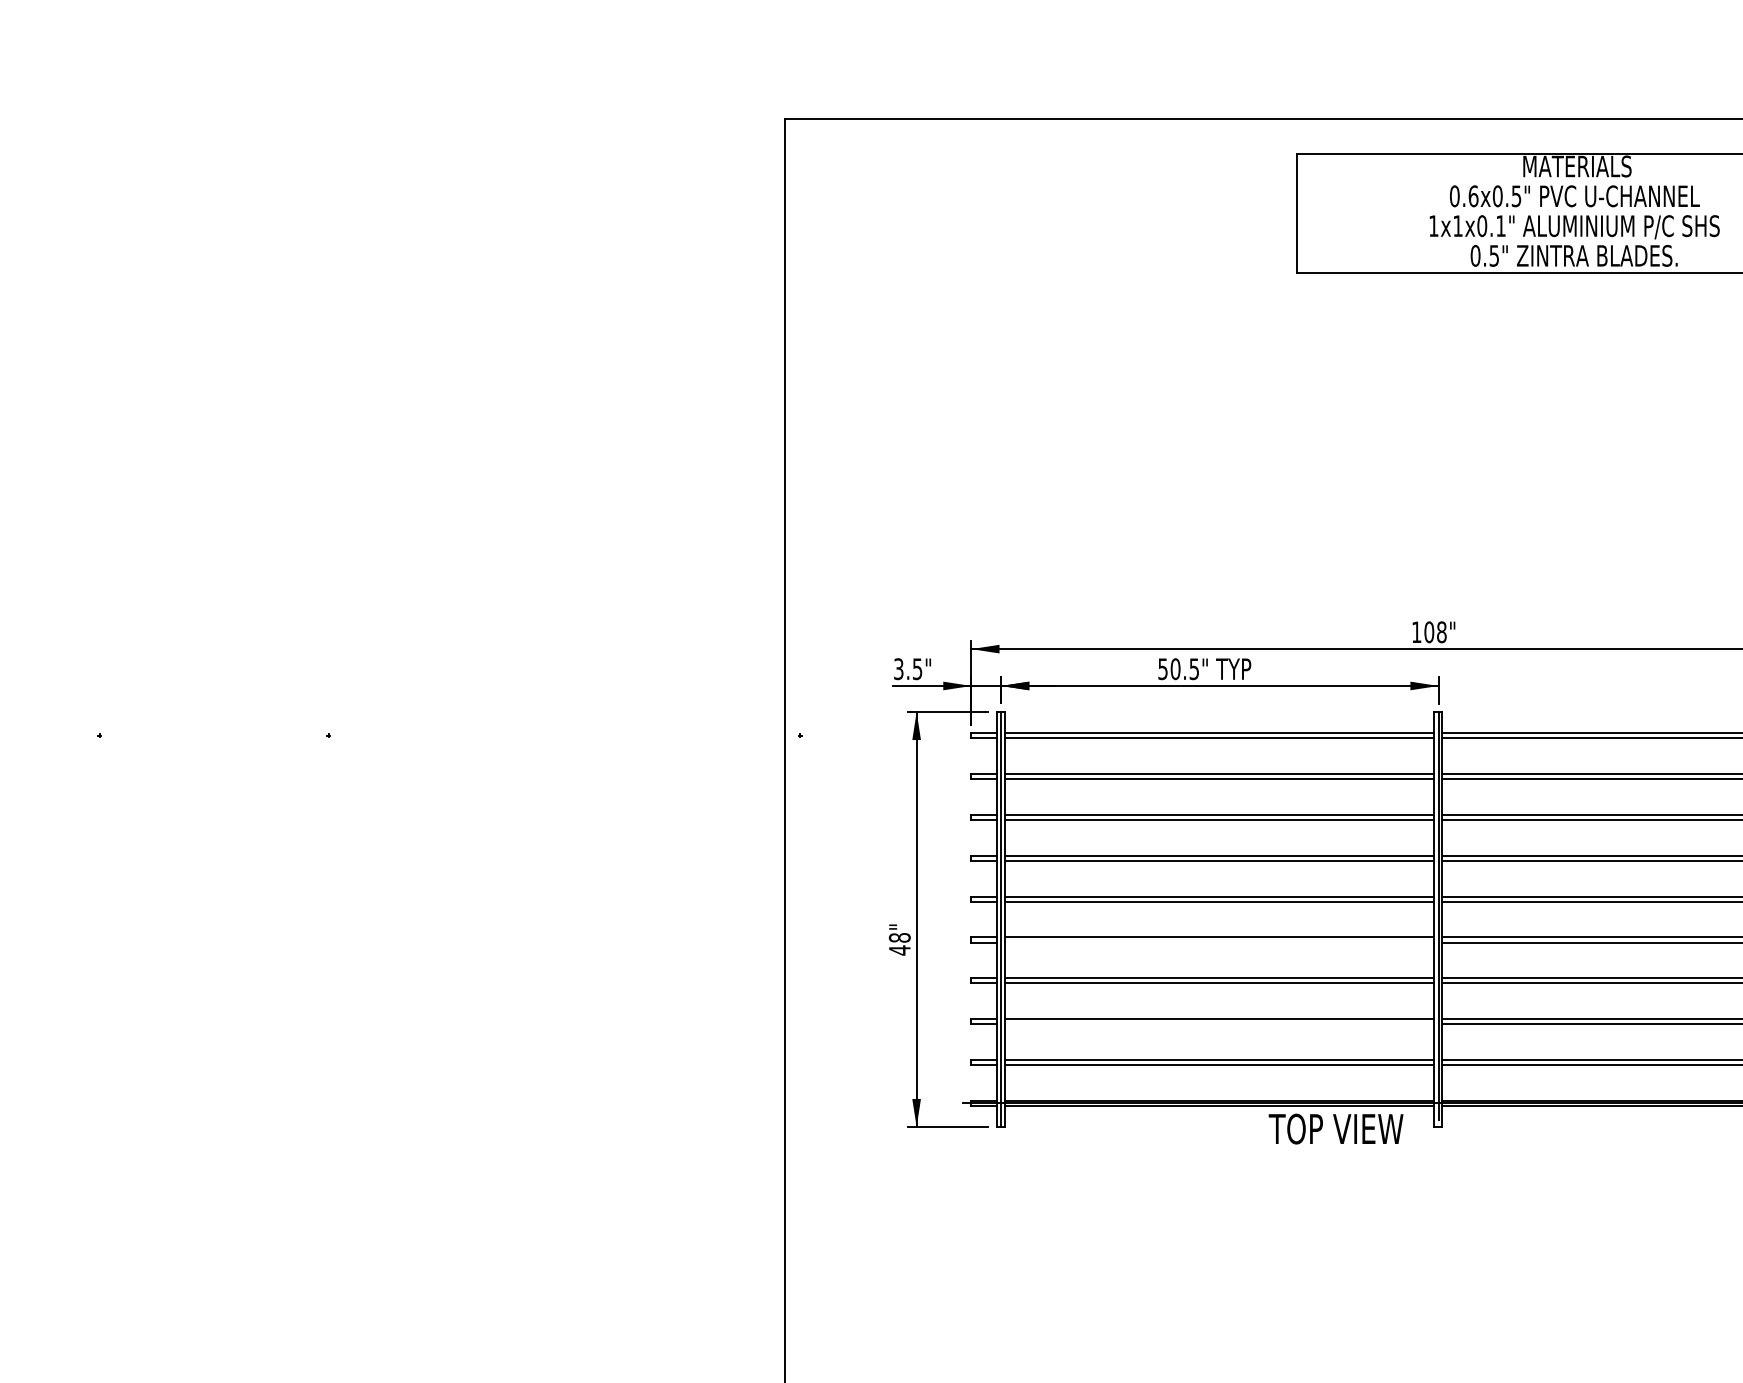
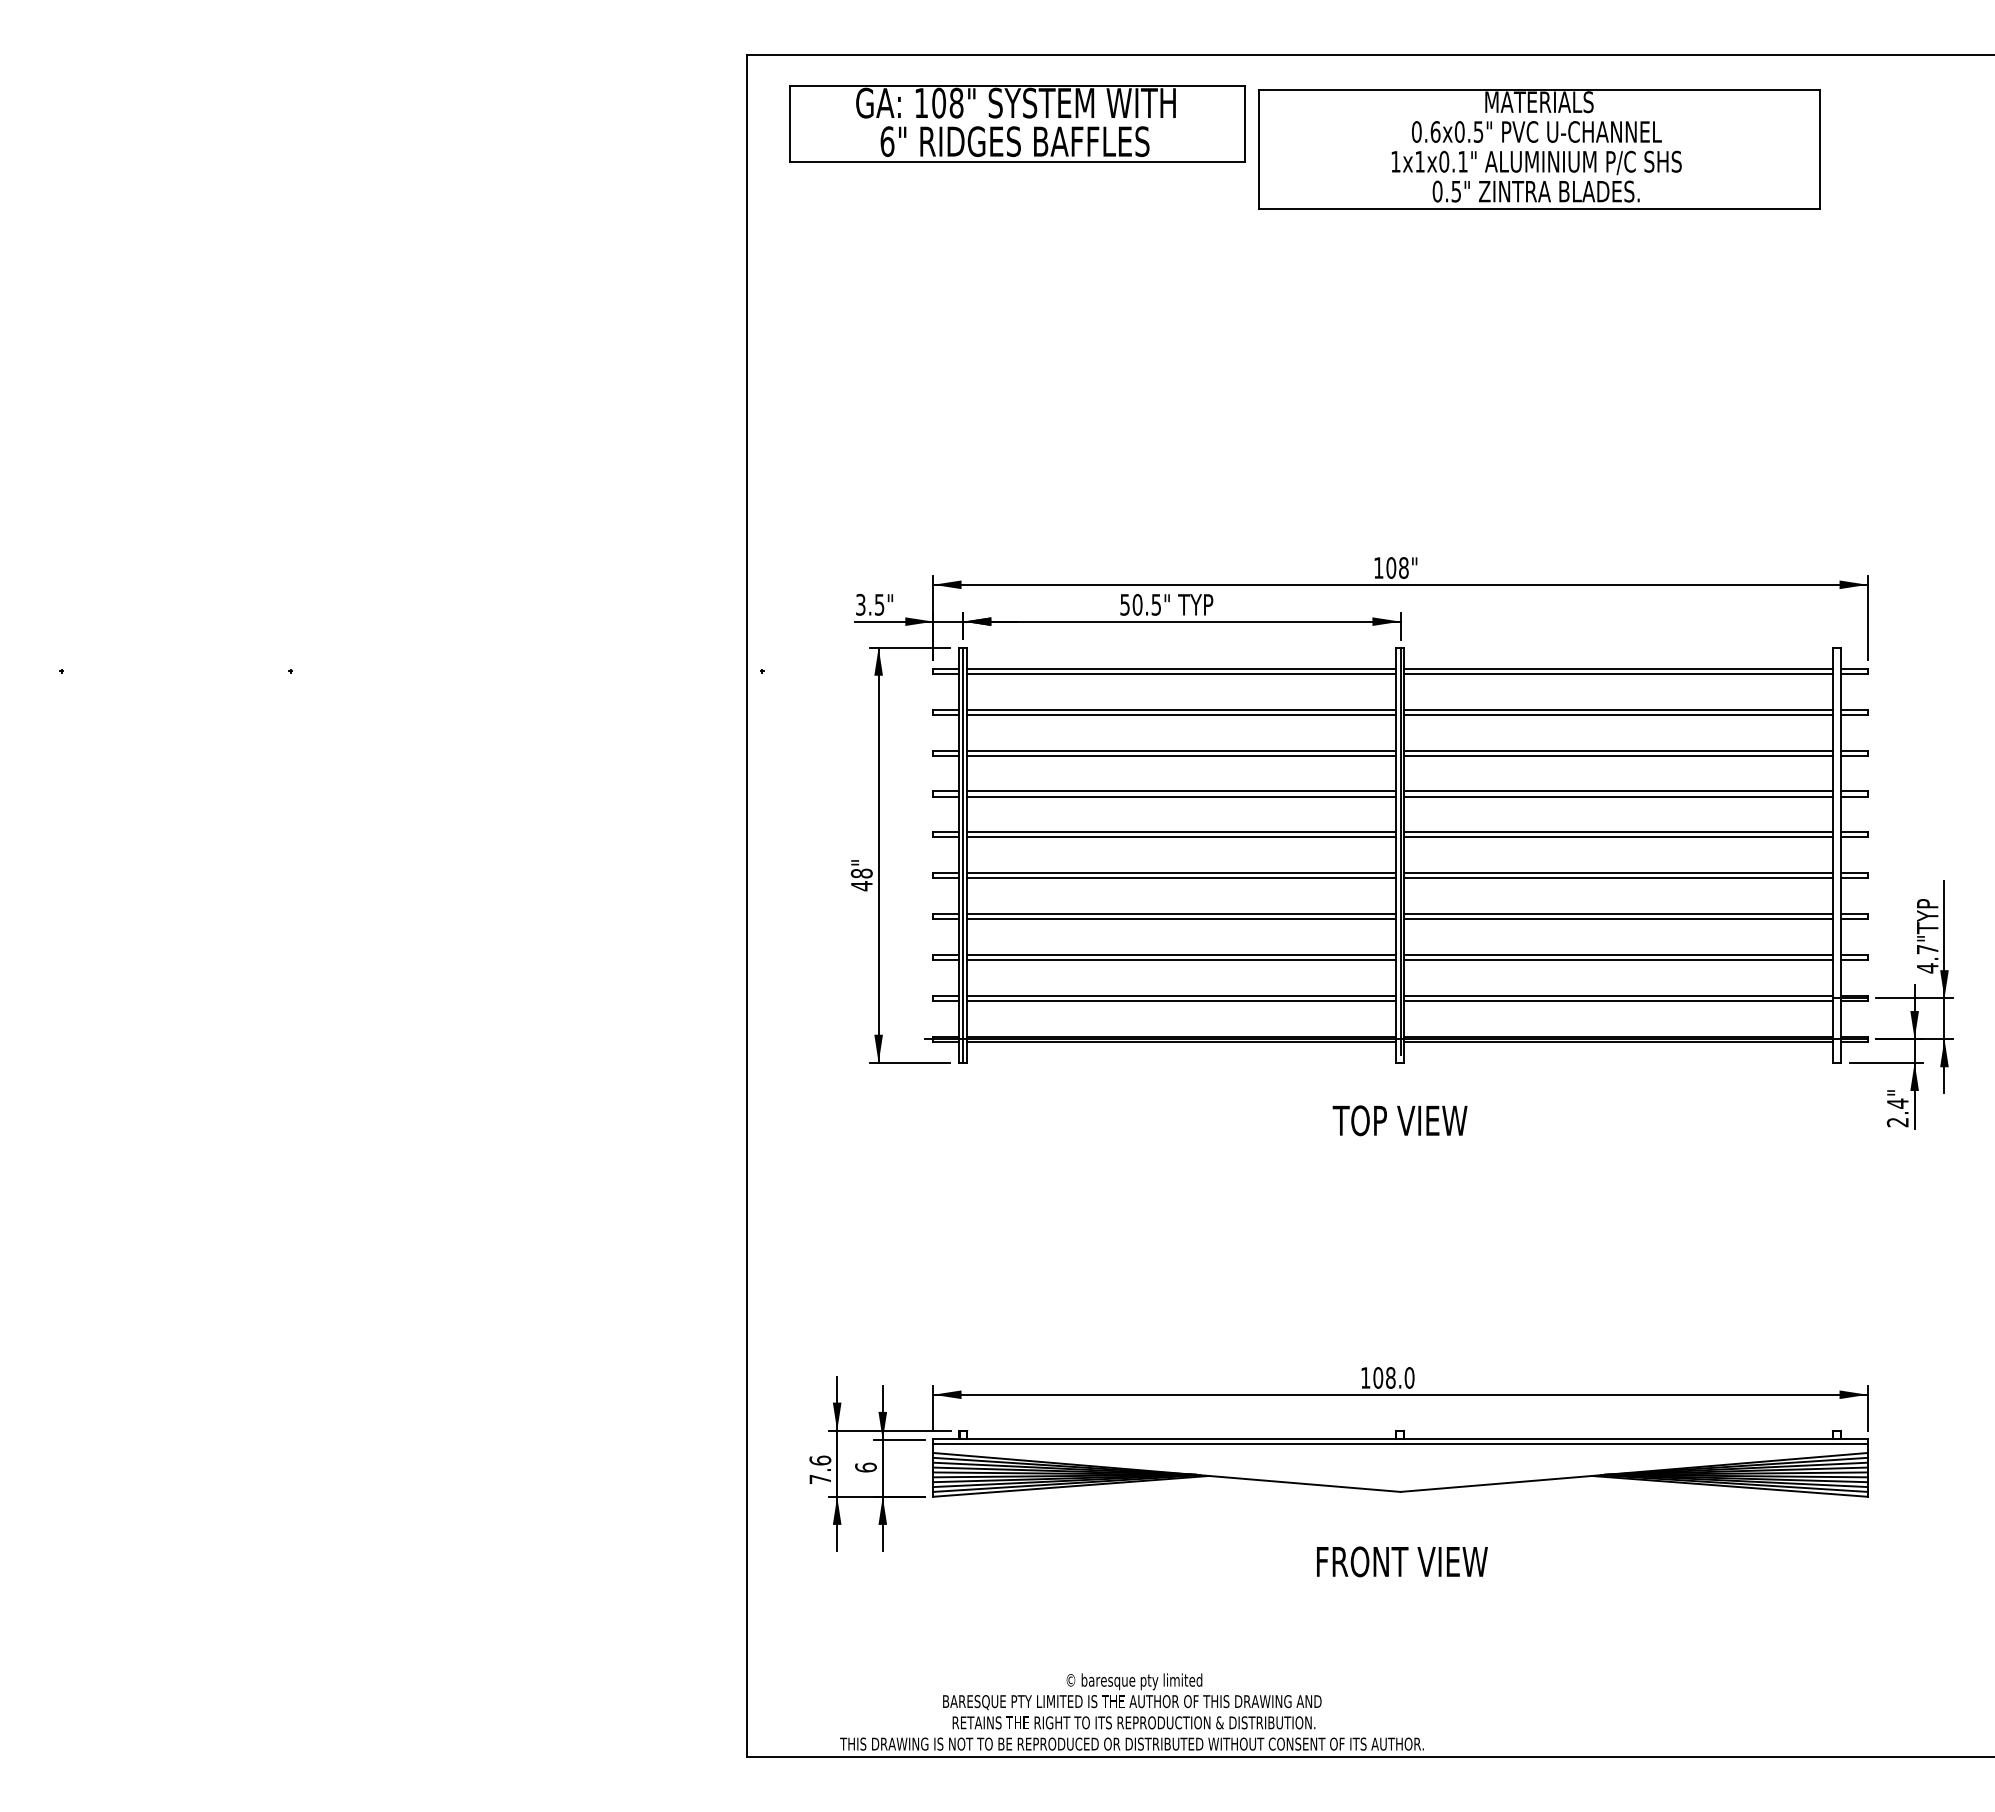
part: (1055, 187) -> (1017, 123), added
line: (1219, 942) -> (1181, 878), added
line: (1219, 1023) -> (1181, 959), added
text: (1335, 1128) -> (1399, 1120), moved

